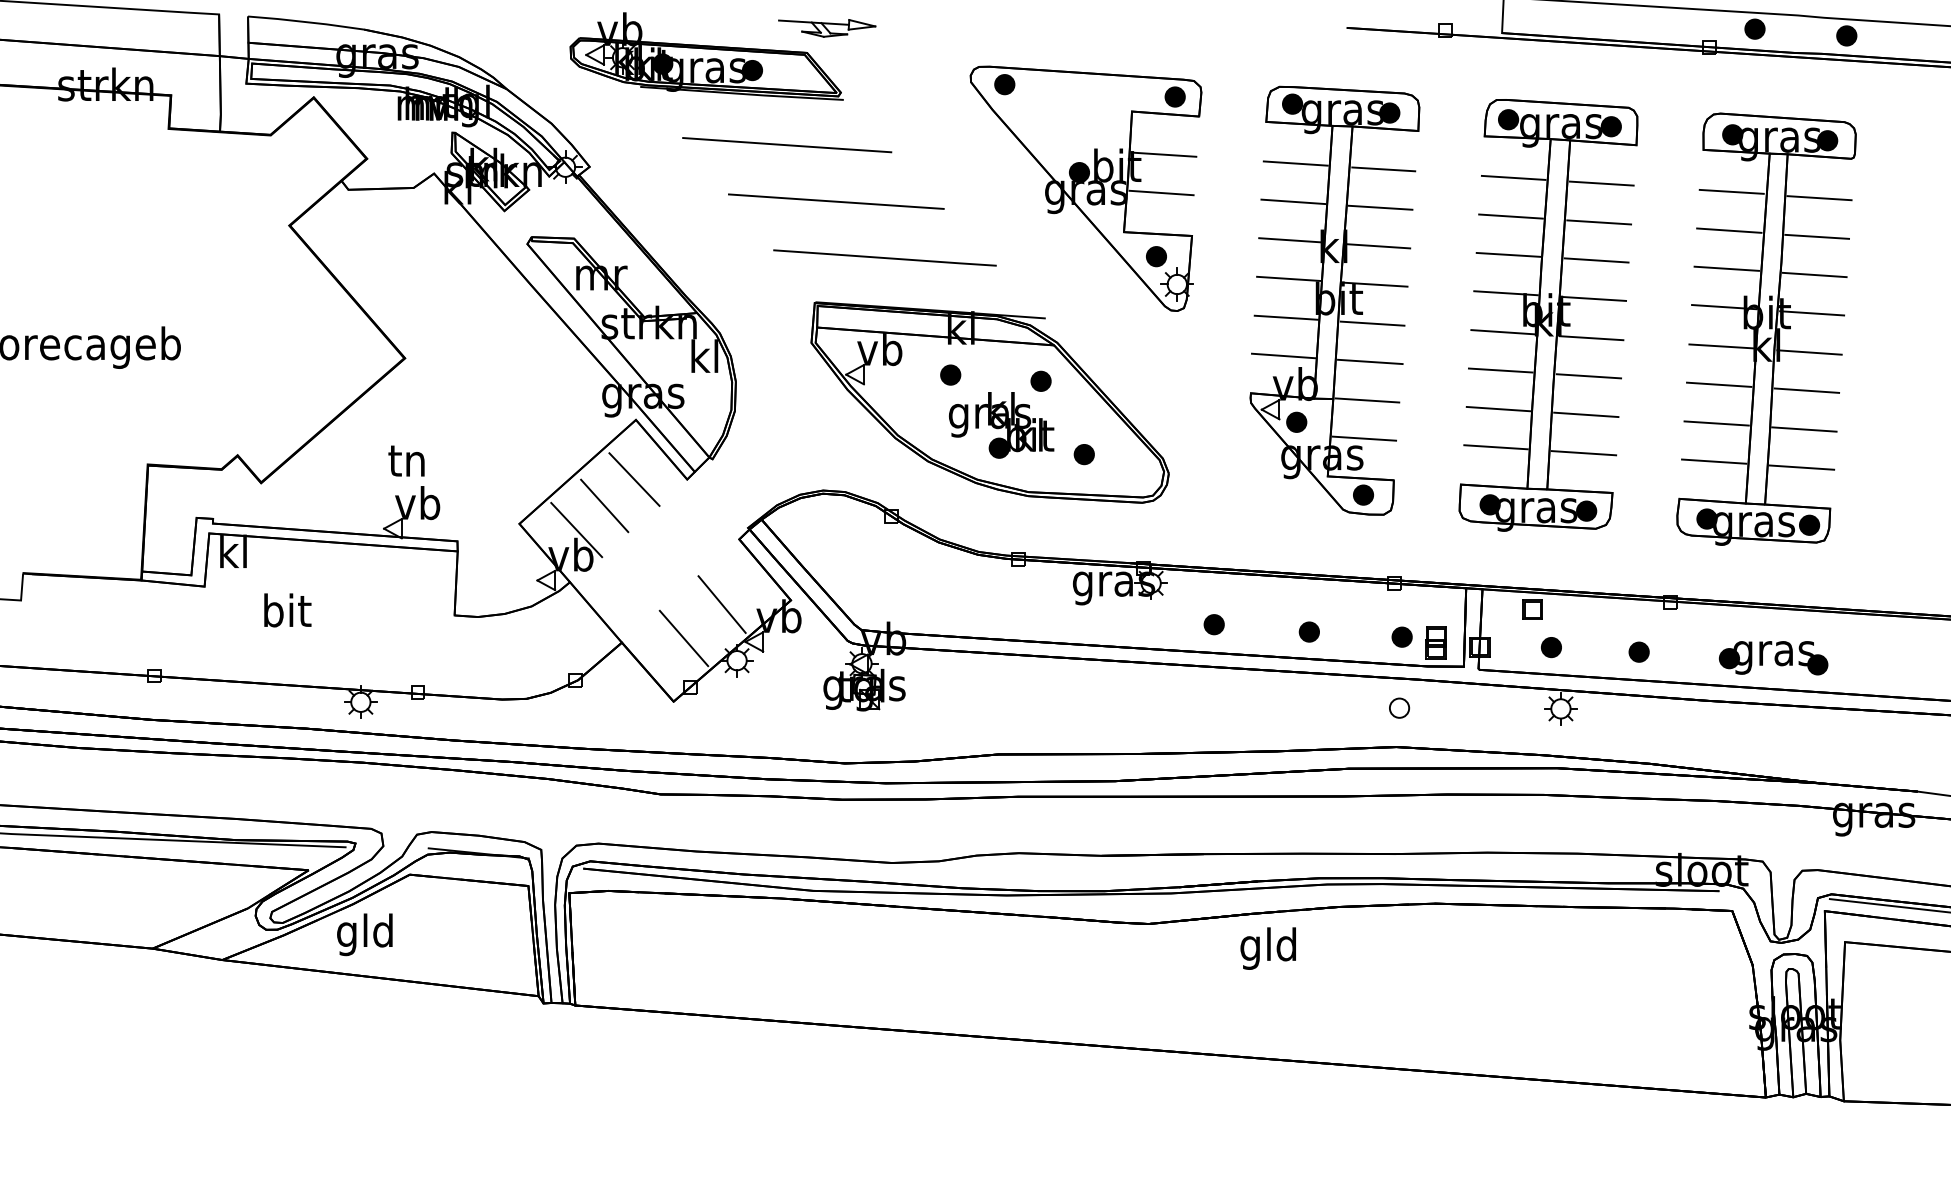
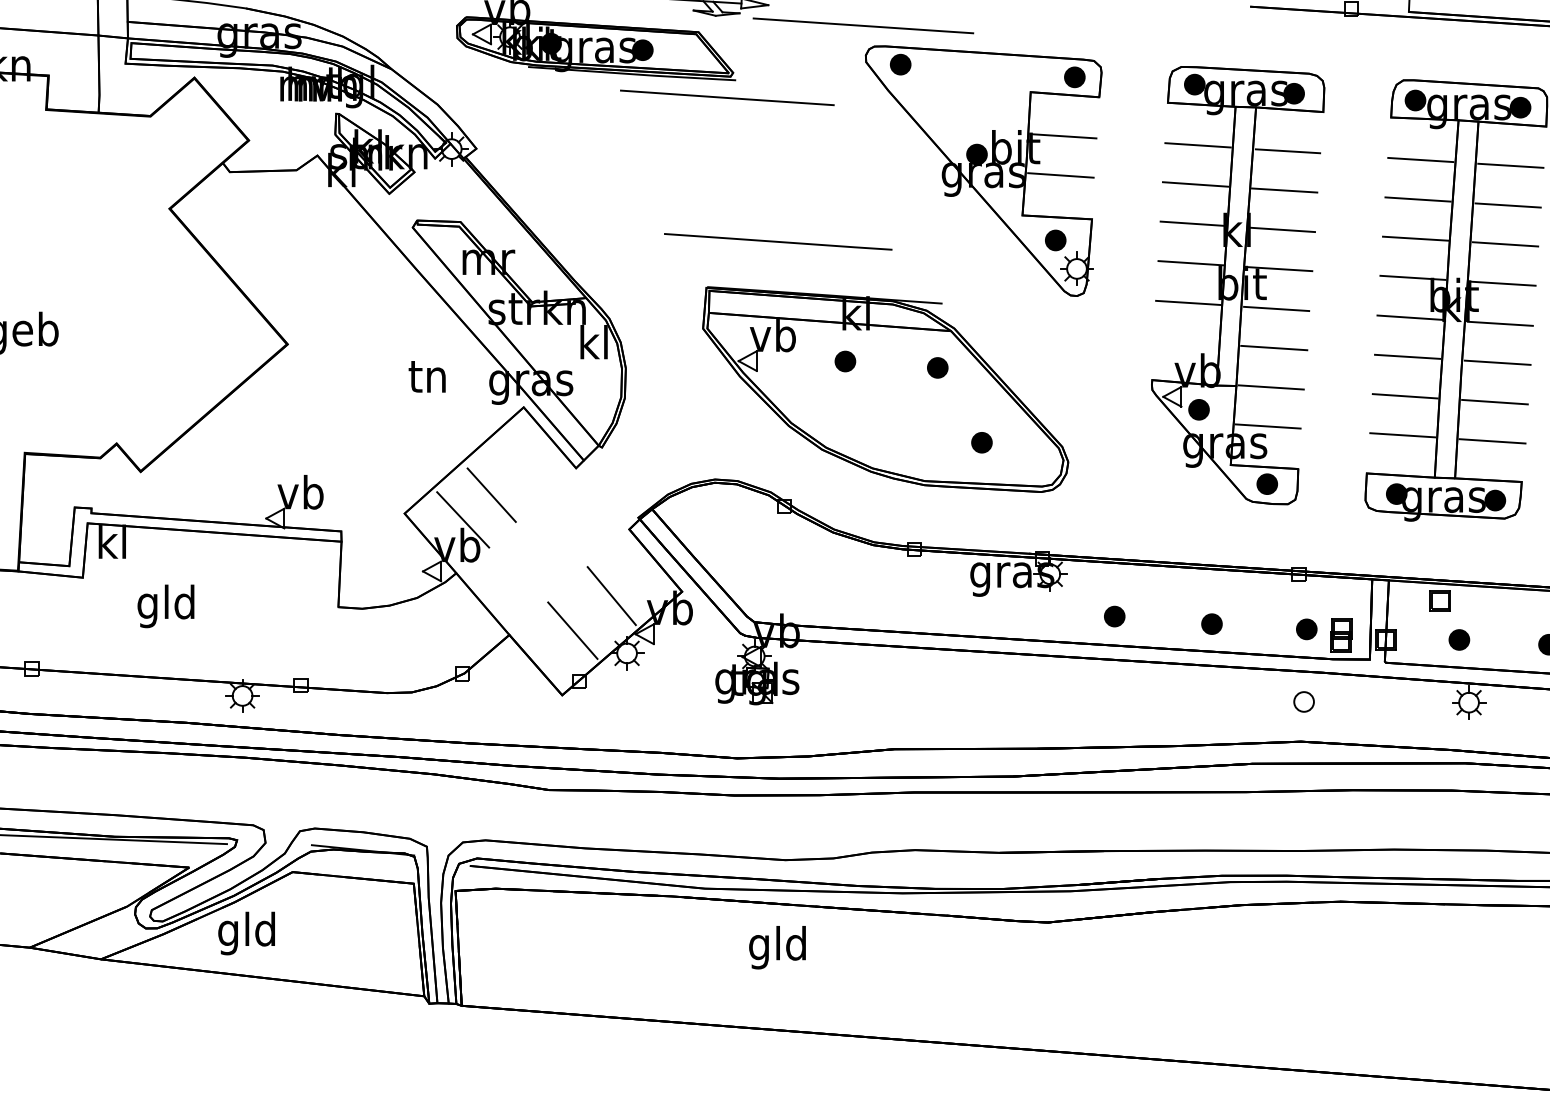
line: (787, 145) -> (727, 98), moved
line: (836, 201) -> (863, 25), moved
line: (1283, 355) -> (1185, 341), removed
part: (1001, 425) -> (897, 413), removed
text: (406, 460) -> (427, 376), moved
line: (634, 479) -> (522, 468), removed
text: (285, 614) -> (165, 606), bit -> gld
text: (1267, 948) -> (776, 947), moved

